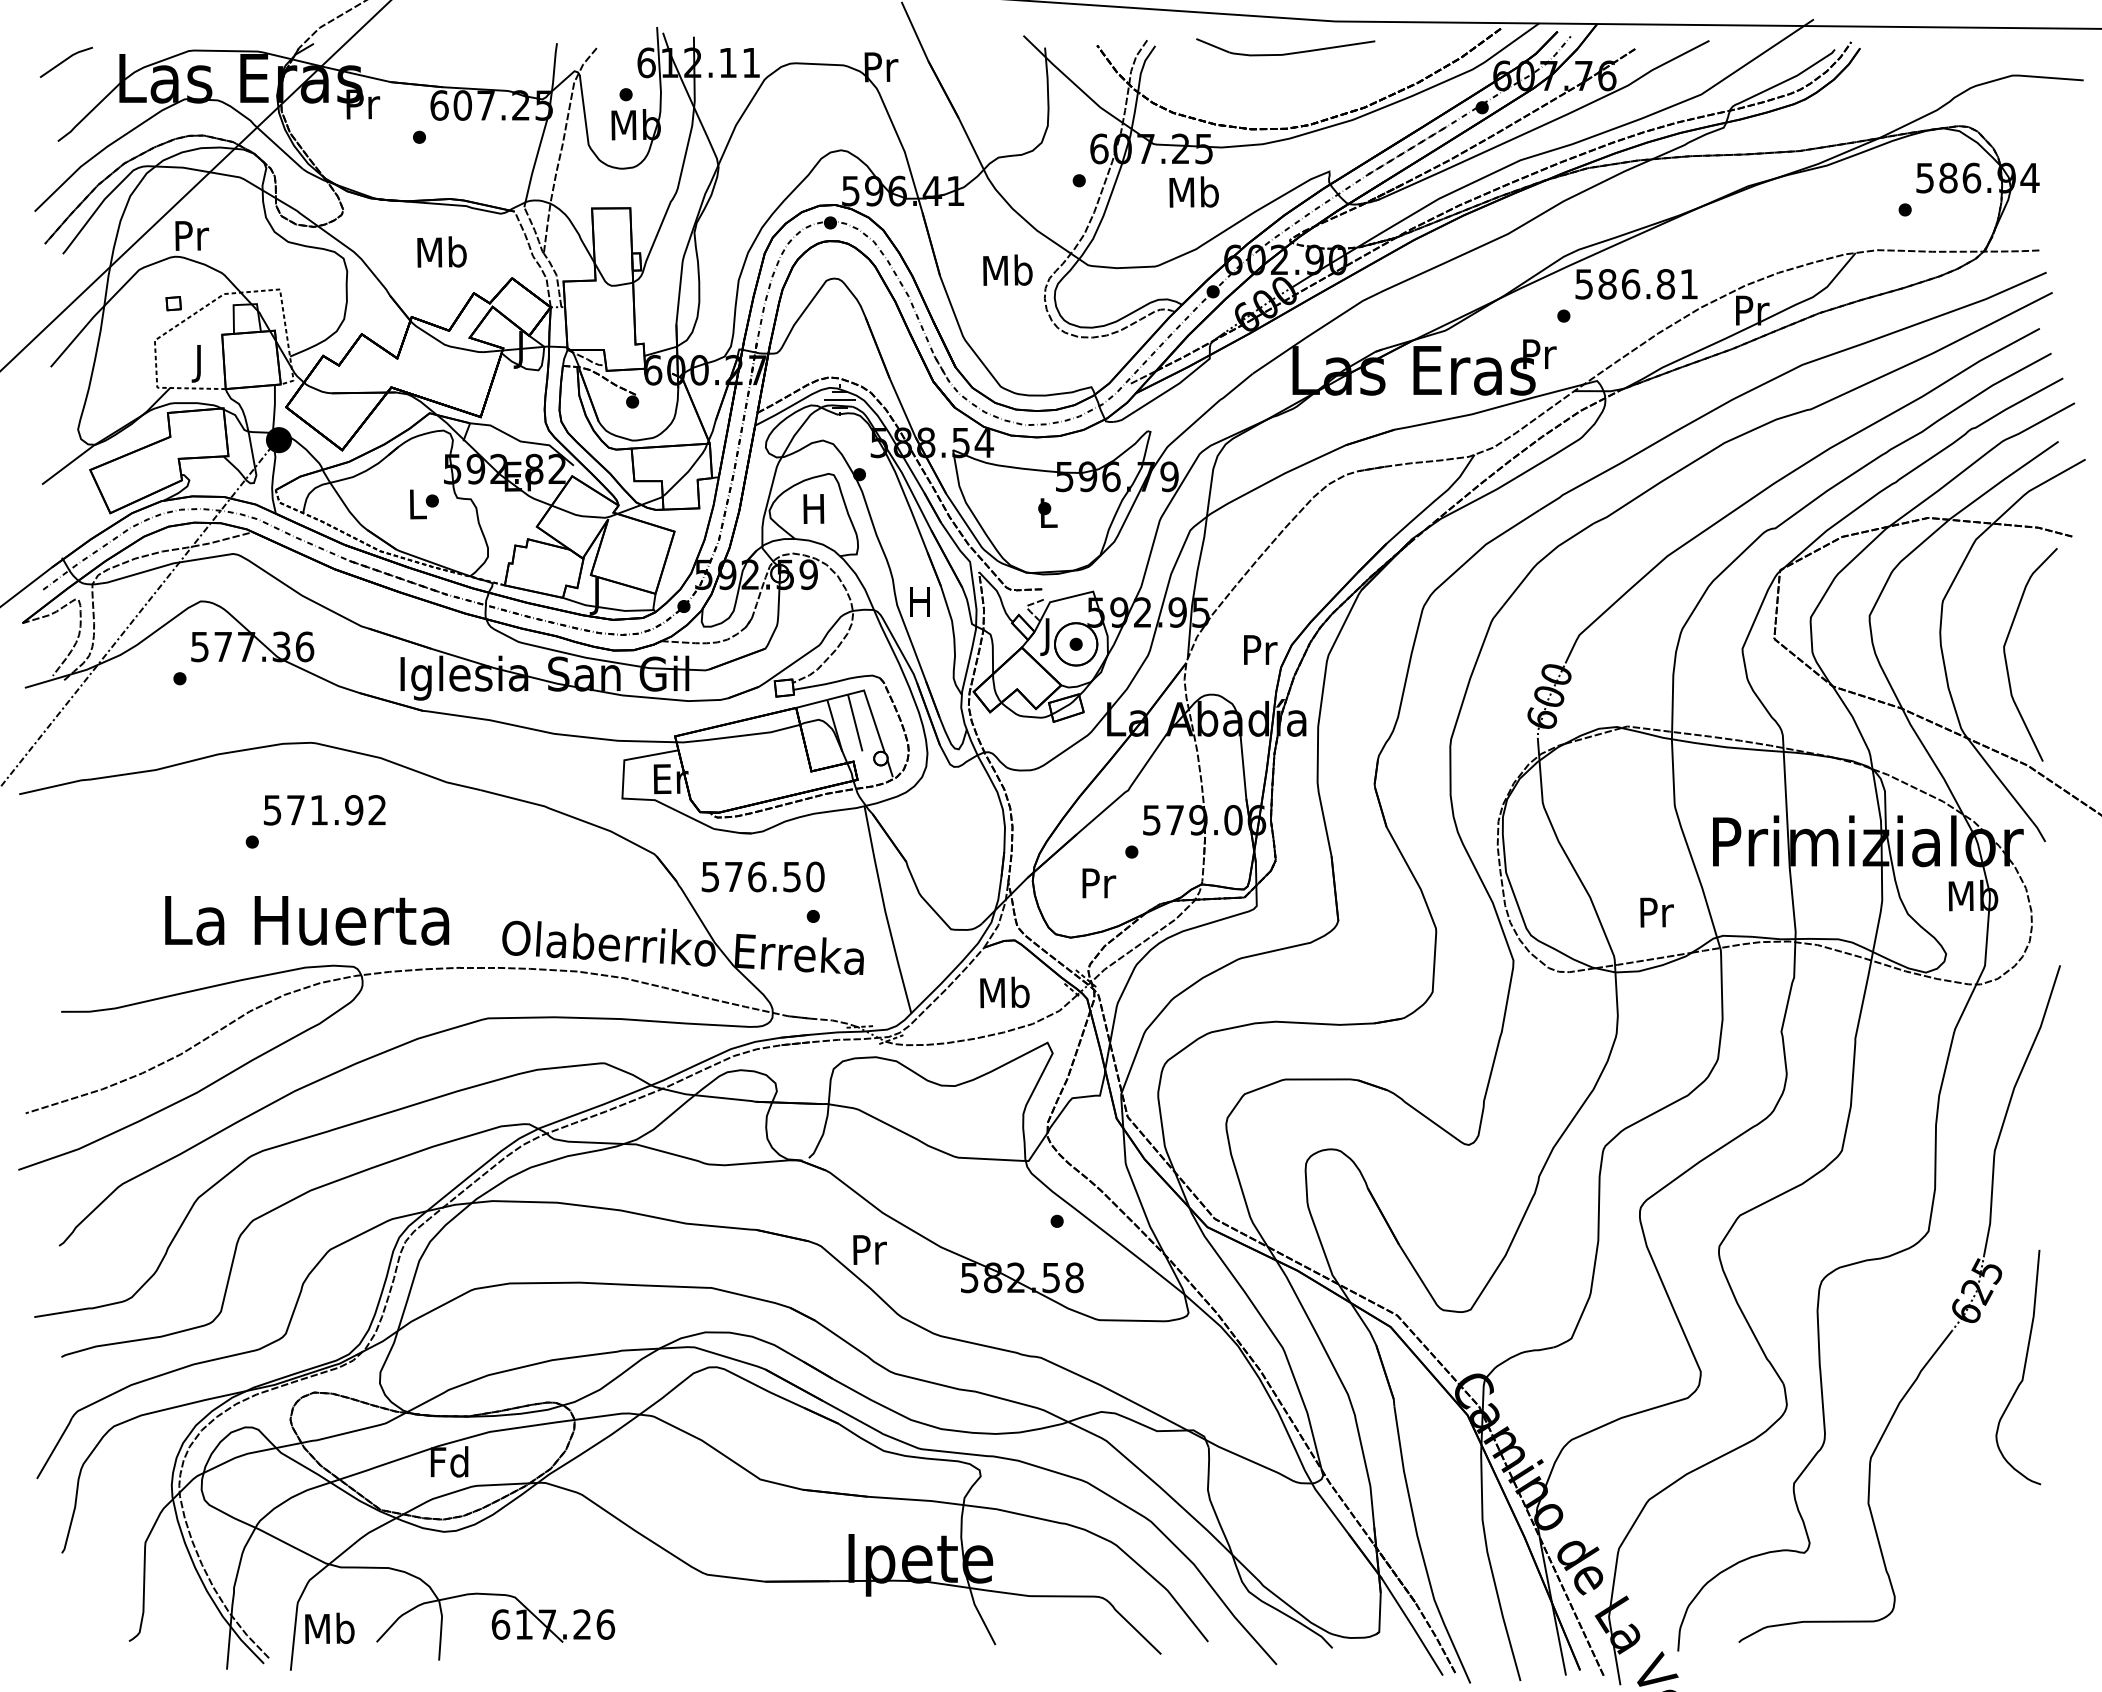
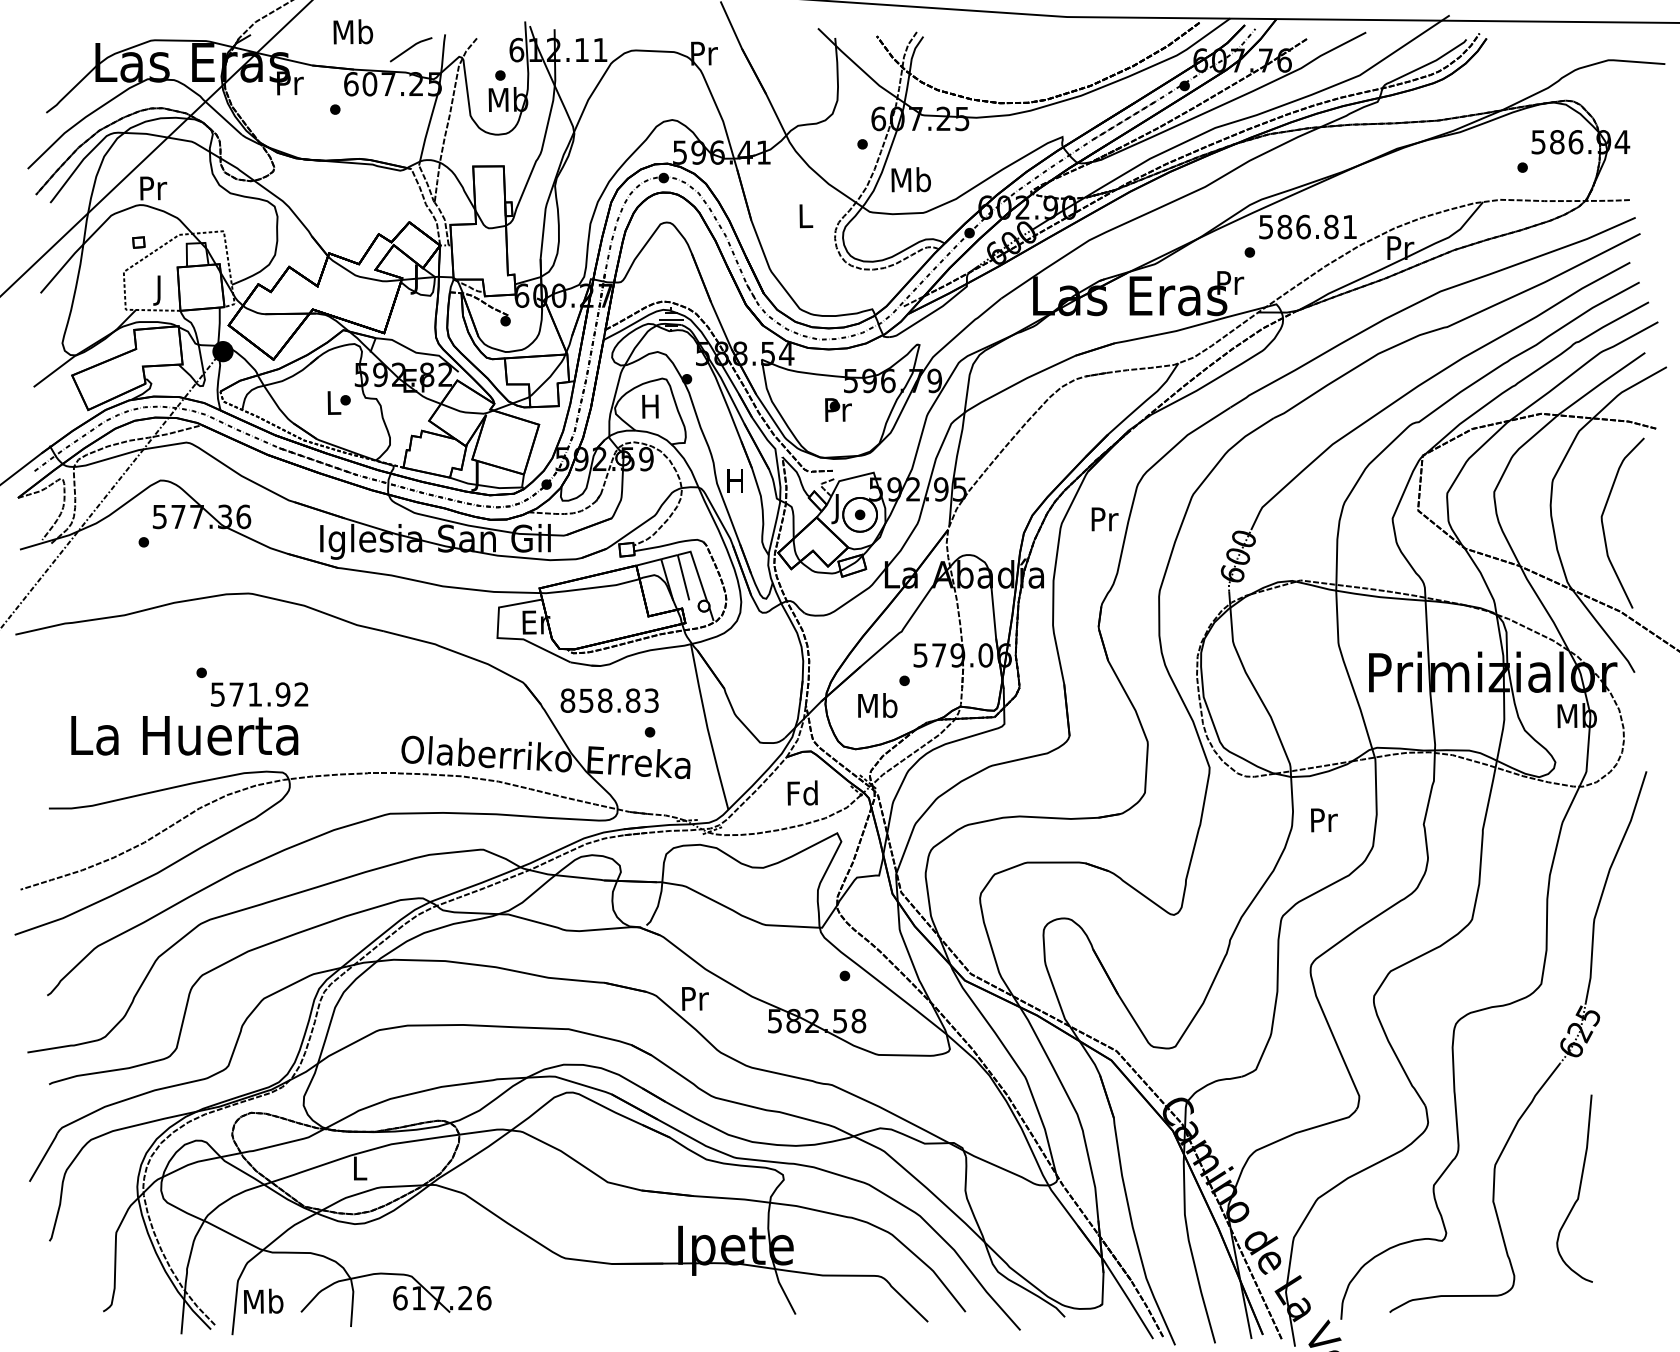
part: (1285, 47) -> (1027, 37), removed
line: (65, 61) -> (410, 49), moved
text: (1193, 191) -> (910, 179), moved
text: (441, 251) -> (352, 31), moved
text: (1007, 269) -> (805, 215), Mb -> L
text: (1048, 513) -> (838, 410), L -> Pr
text: (1260, 649) -> (1104, 518), moved
text: (324, 810) -> (259, 694), moved
text: (762, 876) -> (609, 700), 576.50 -> 858.83
text: (1097, 882) -> (877, 705), Pr -> Mb
text: (1656, 912) -> (1323, 820), moved
text: (307, 920) -> (185, 735), moved
text: (1004, 992) -> (802, 793), Mb -> Fd
curve: (2023, 1367) -> (1578, 1188), moved
text: (449, 1461) -> (359, 1167), Fd -> L

